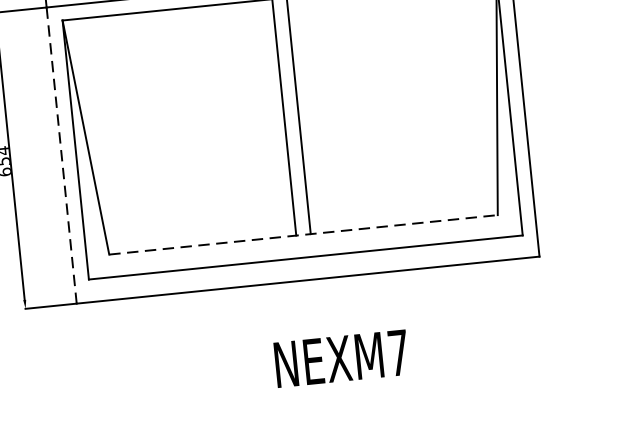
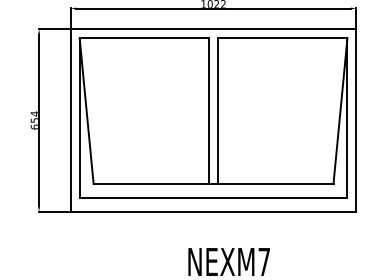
line: (61, 157) -> (70, 121), dashed -> solid
line: (303, 234) -> (213, 183), dashed -> solid

